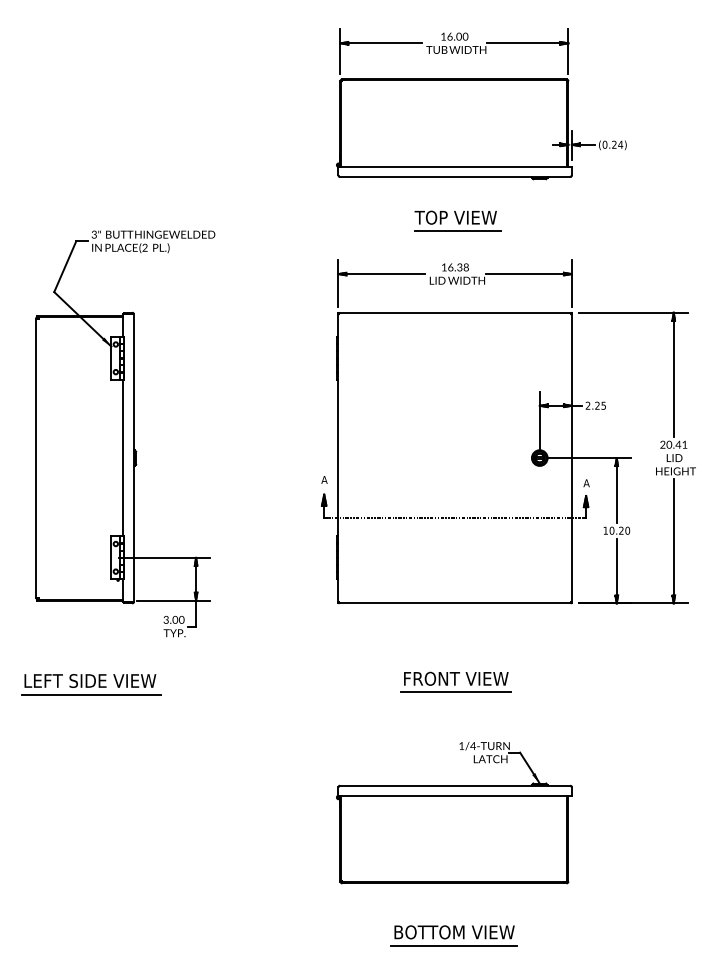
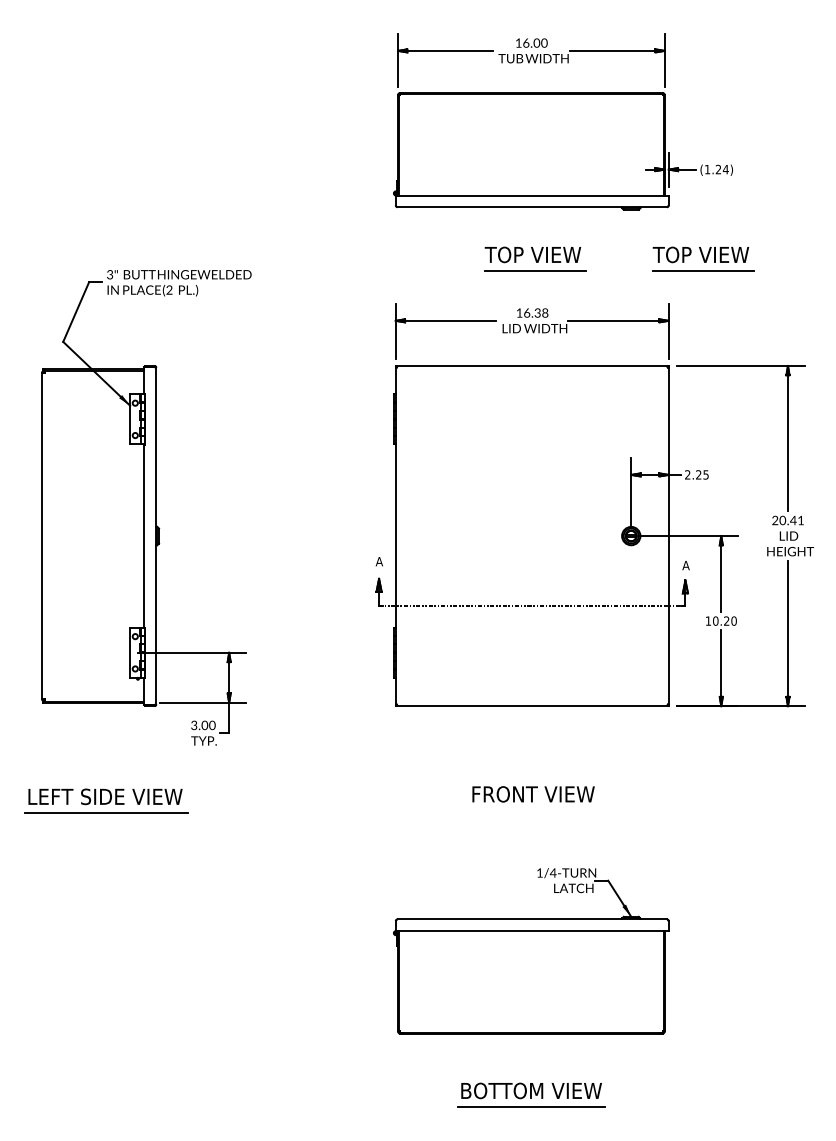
text: (604, 144) -> (707, 169), (0.24) -> (1.24)
part: (601, 220) -> (703, 258), added
line: (455, 692) -> (532, 810), removed

